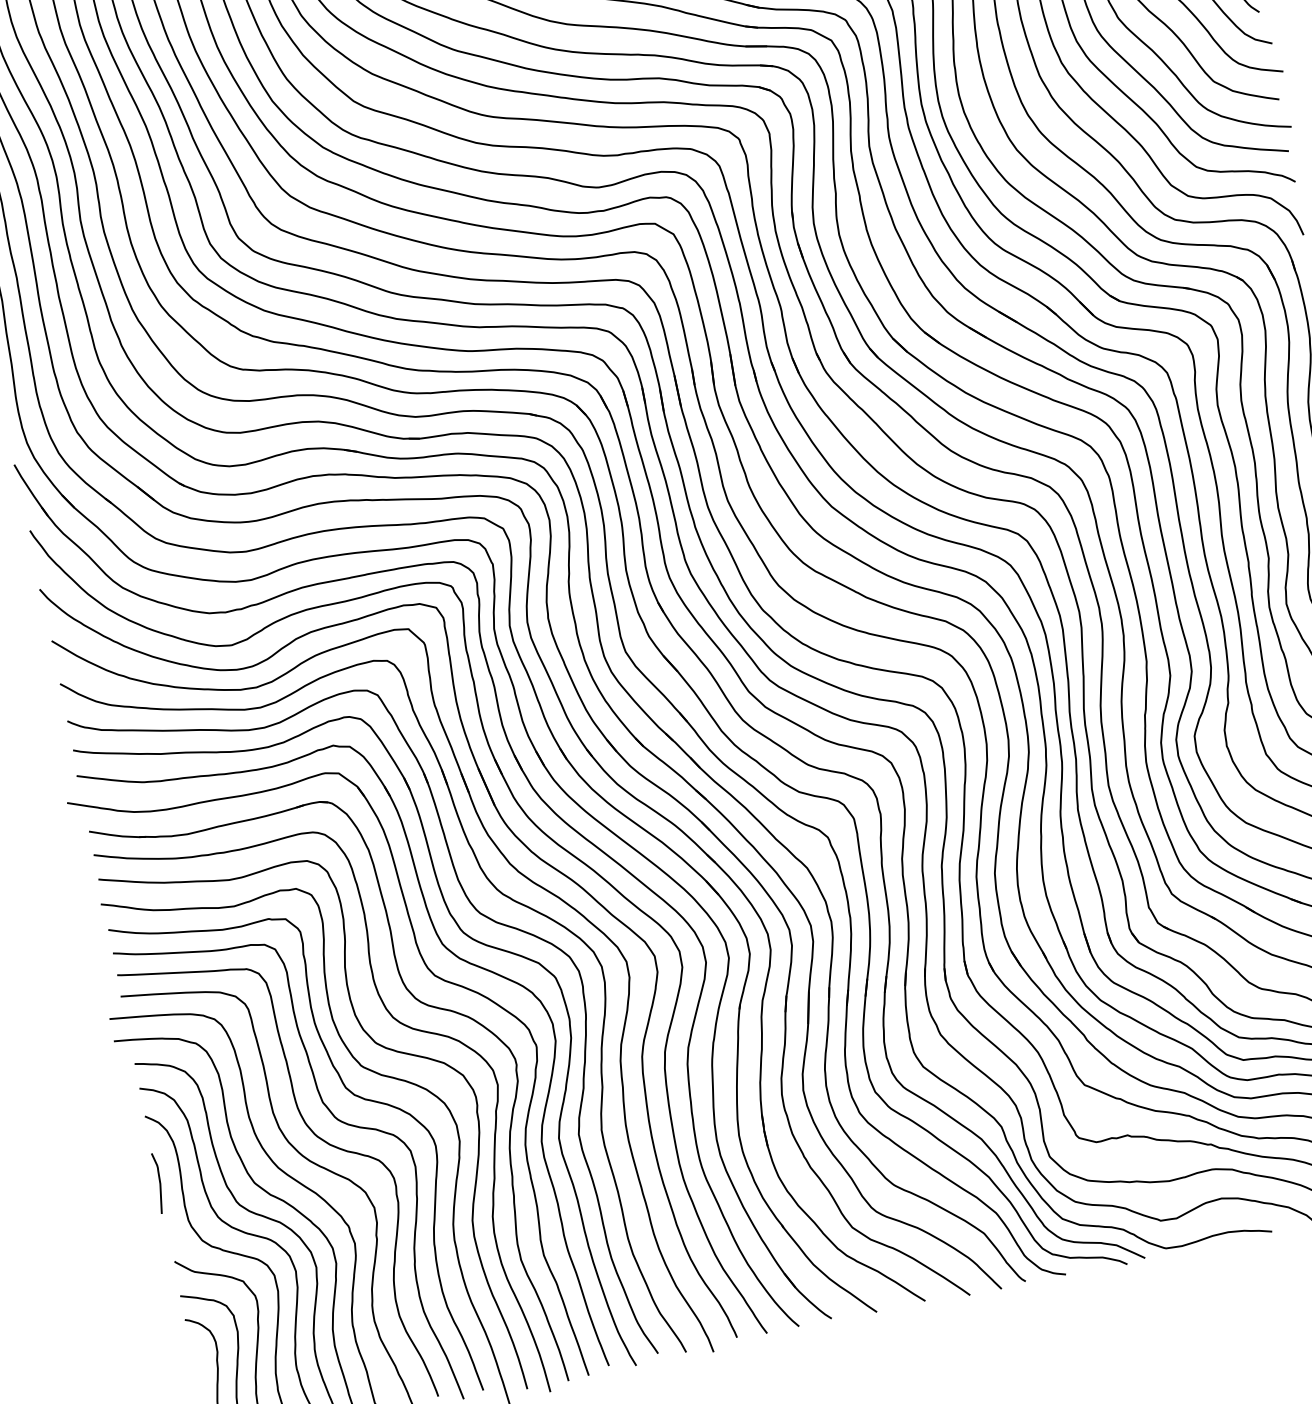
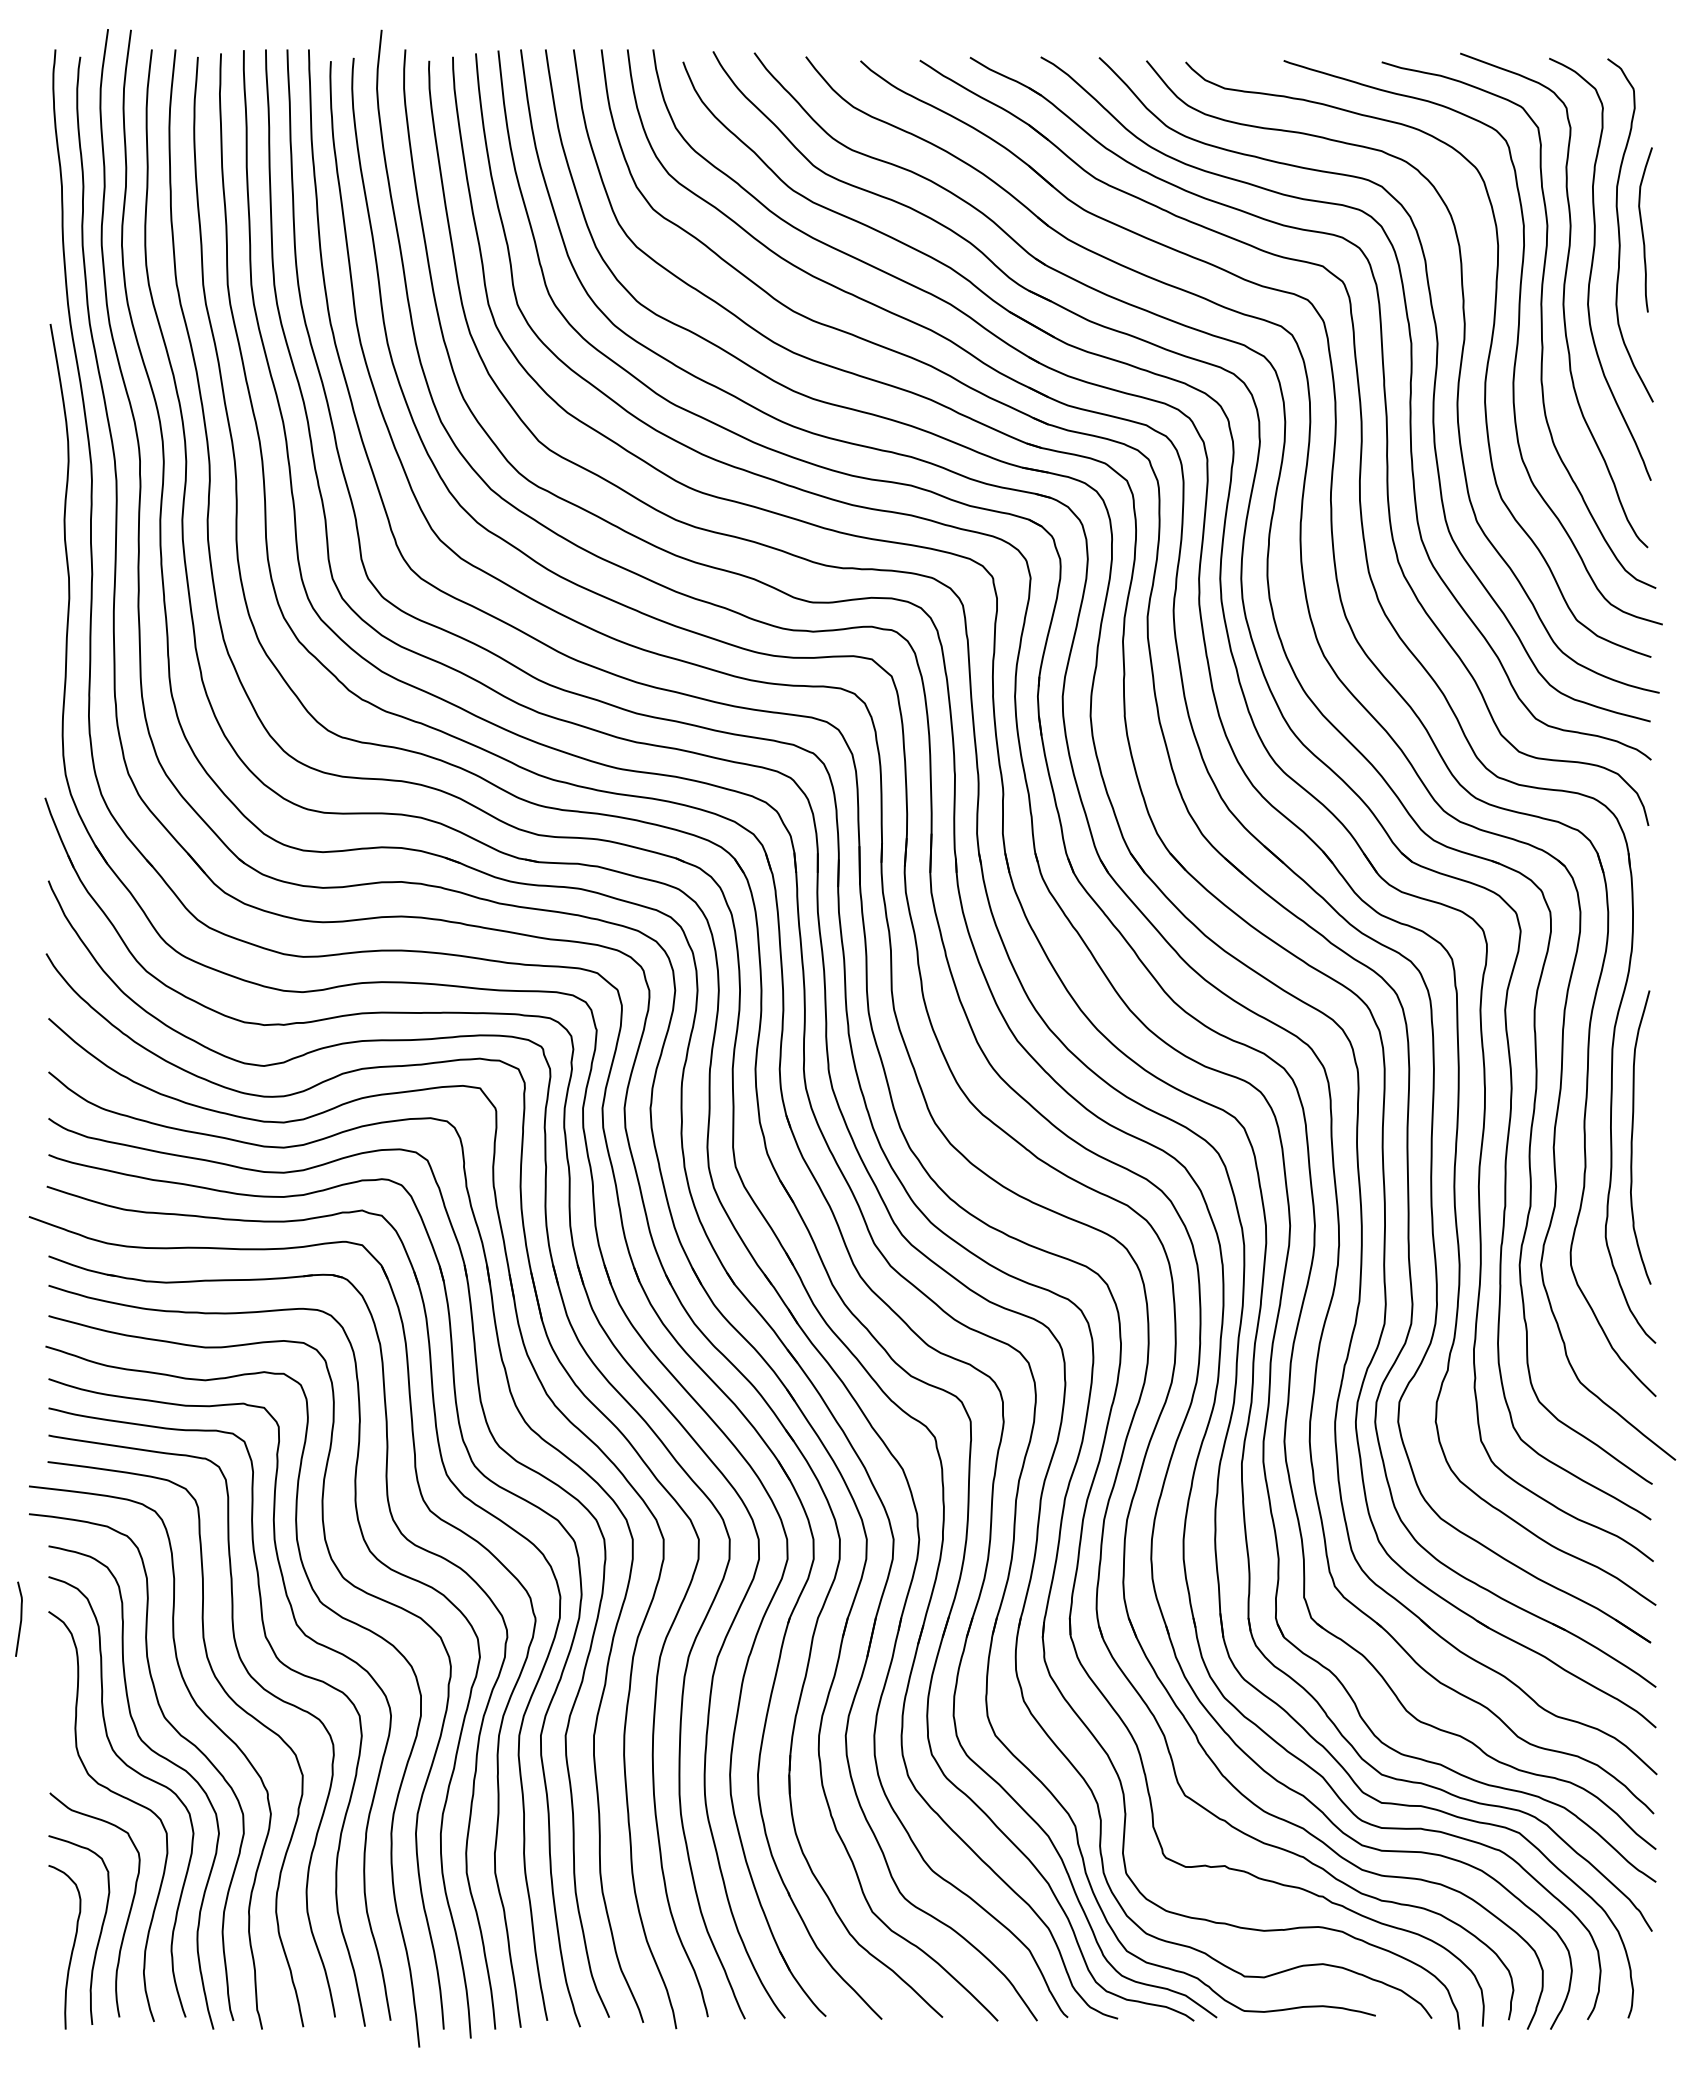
curve: (159, 1182) -> (20, 1618), moved

